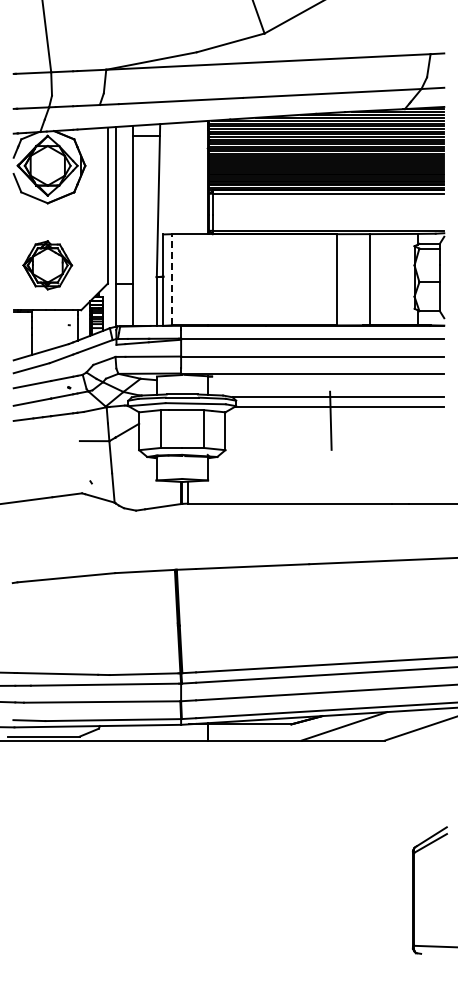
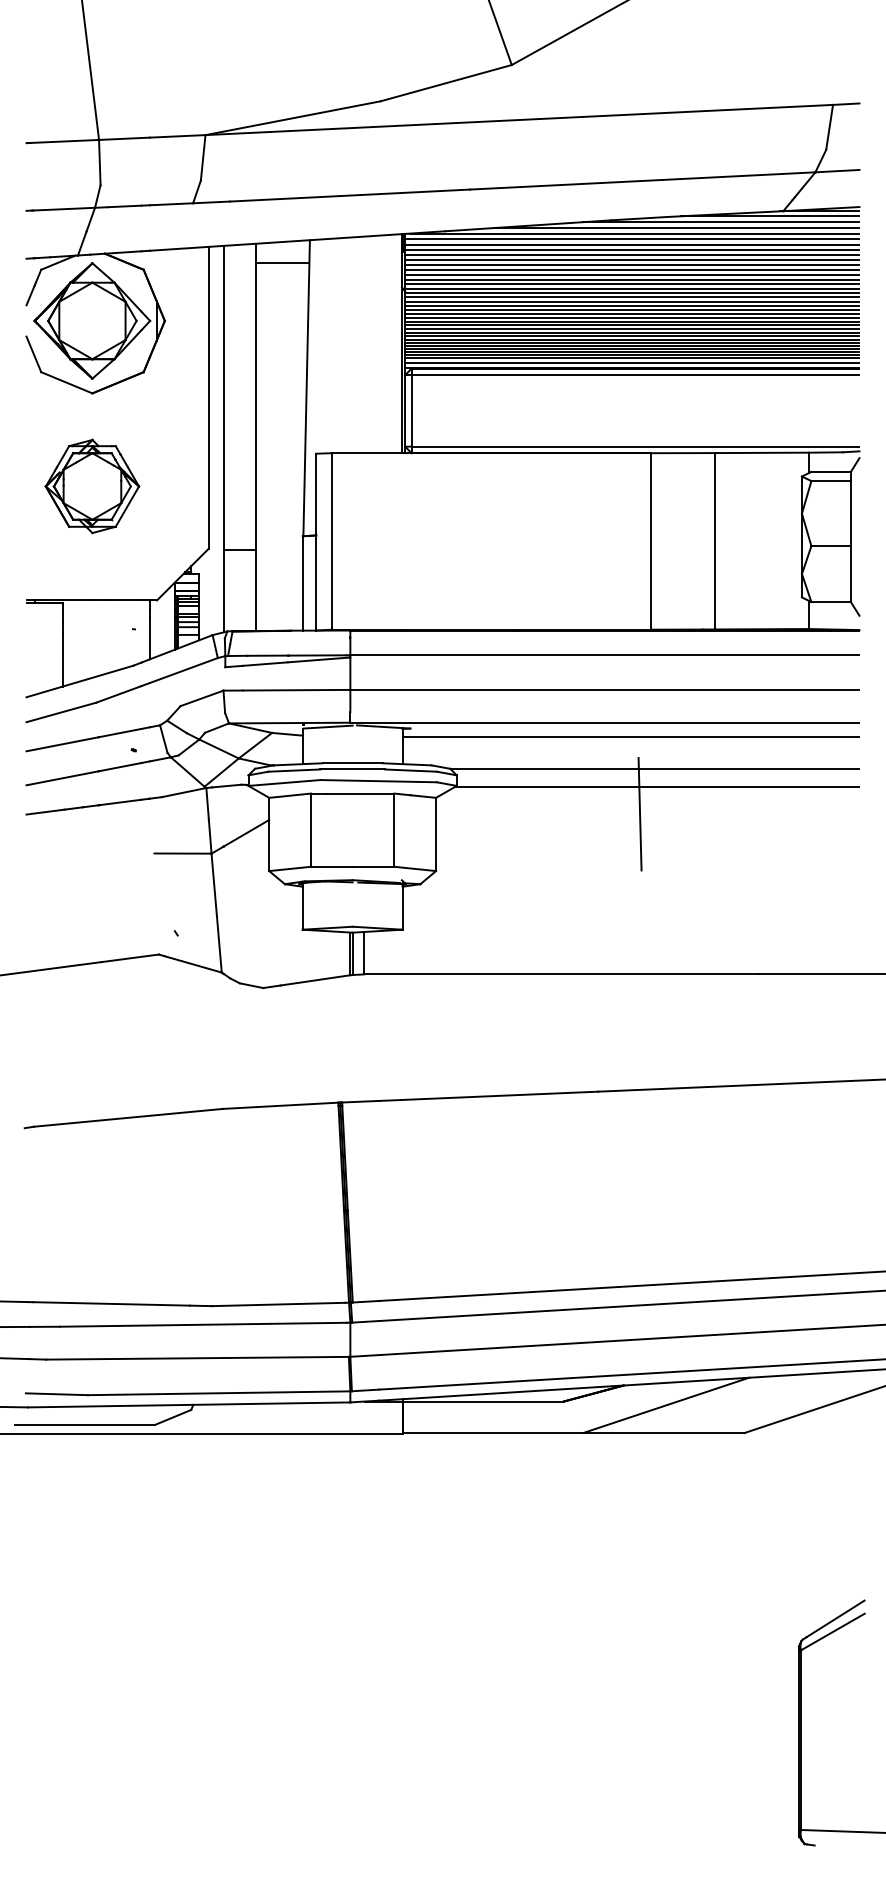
part: (47, 265) -> (91, 486), moved
line: (171, 279) -> (331, 540), dashed -> solid
line: (326, 380) -> (631, 736), added

